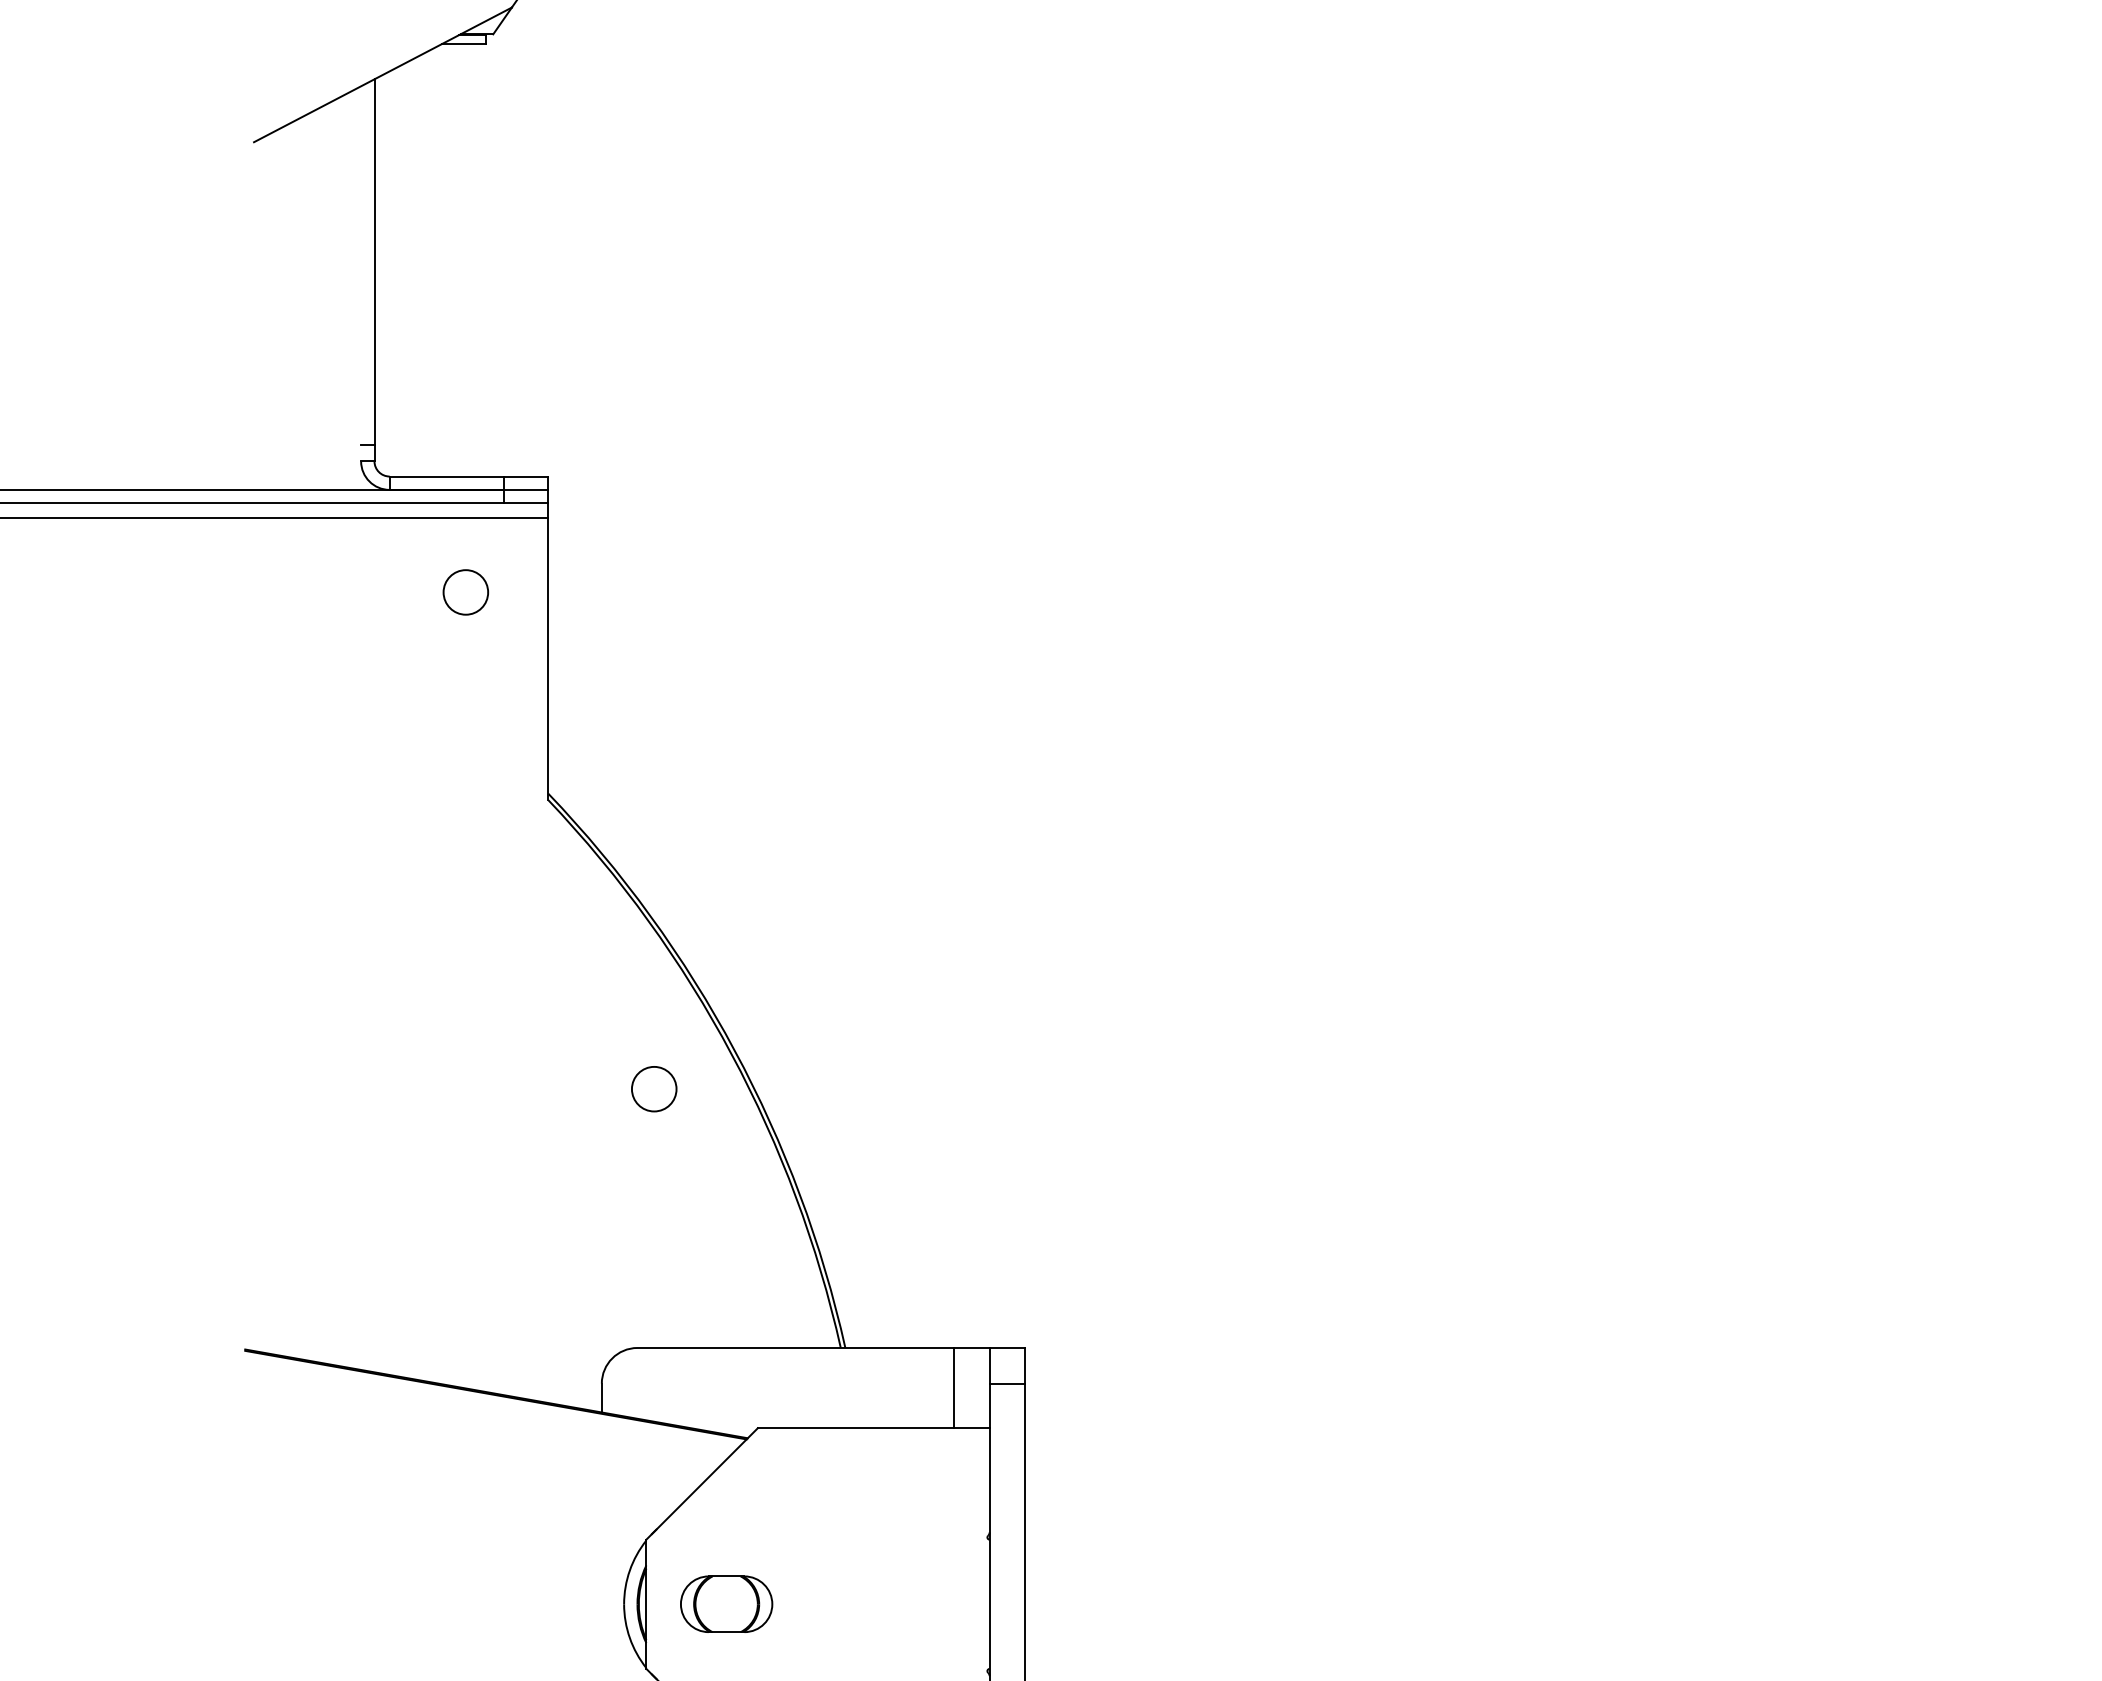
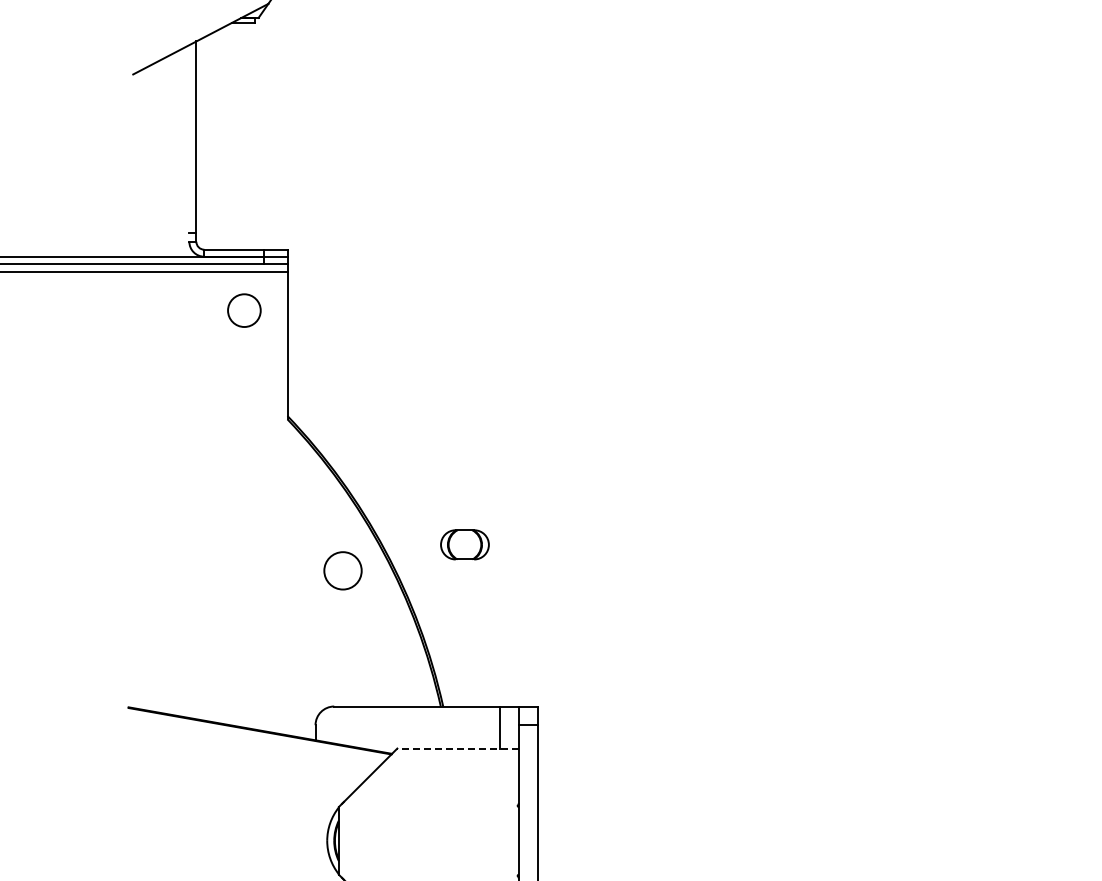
circle: (464, 590) -> (243, 309), size x1.4
circle: (653, 1088) -> (342, 570), size x1.6
line: (874, 1428) -> (458, 748), solid -> dashed
part: (725, 1603) -> (464, 544), moved

